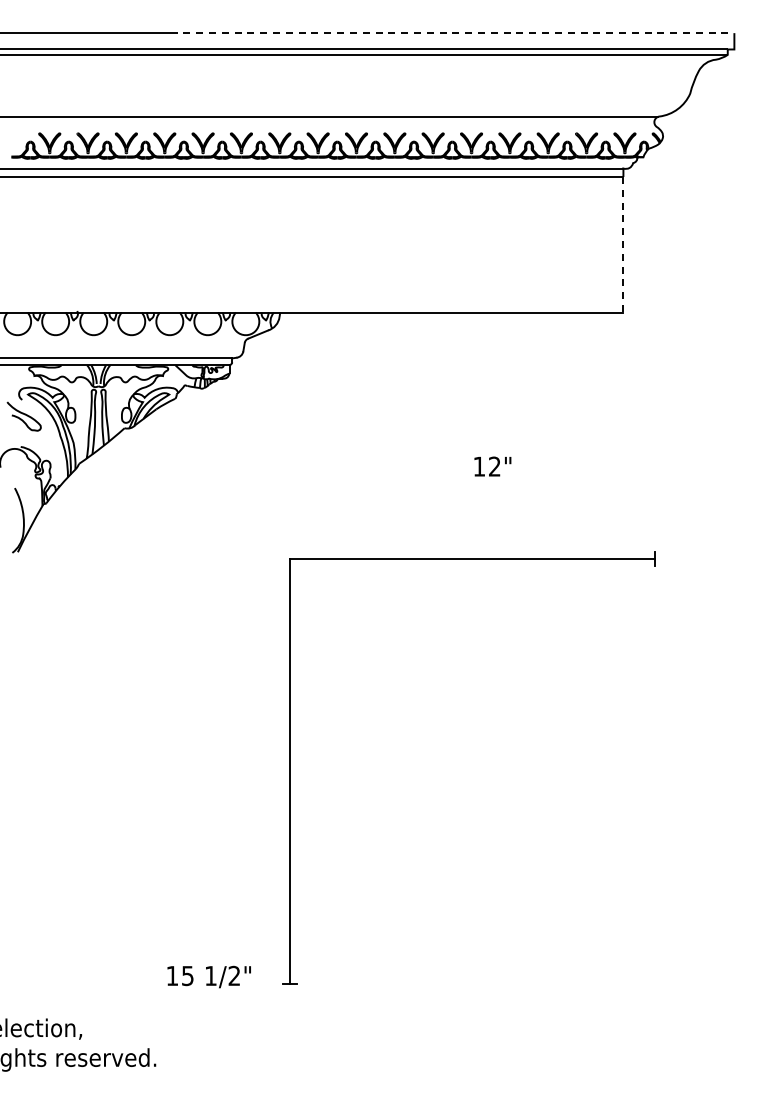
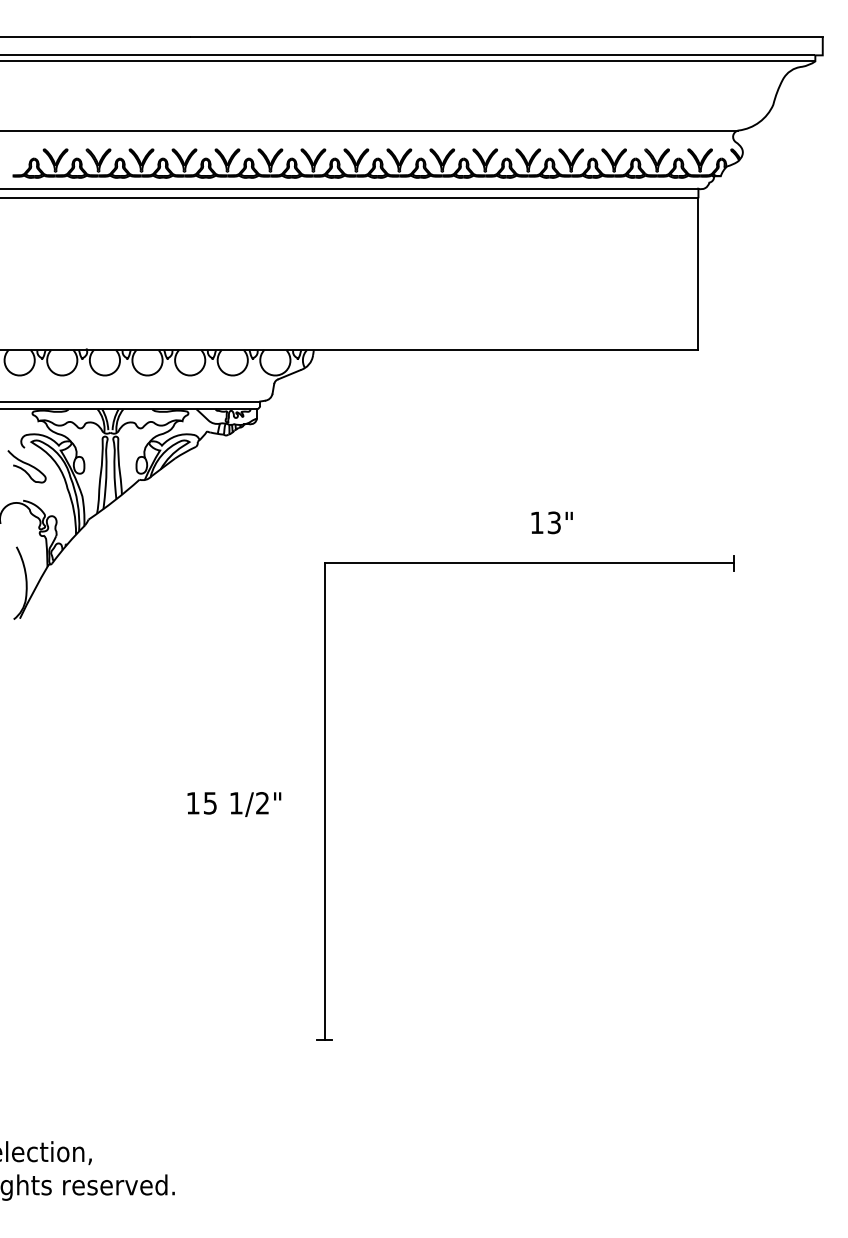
line: (452, 33) -> (506, 37), dashed -> solid
line: (623, 244) -> (698, 273), dashed -> solid
text: (494, 466) -> (553, 522), 12" -> 13"
part: (290, 767) -> (325, 797), moved
text: (208, 976) -> (233, 803), moved

